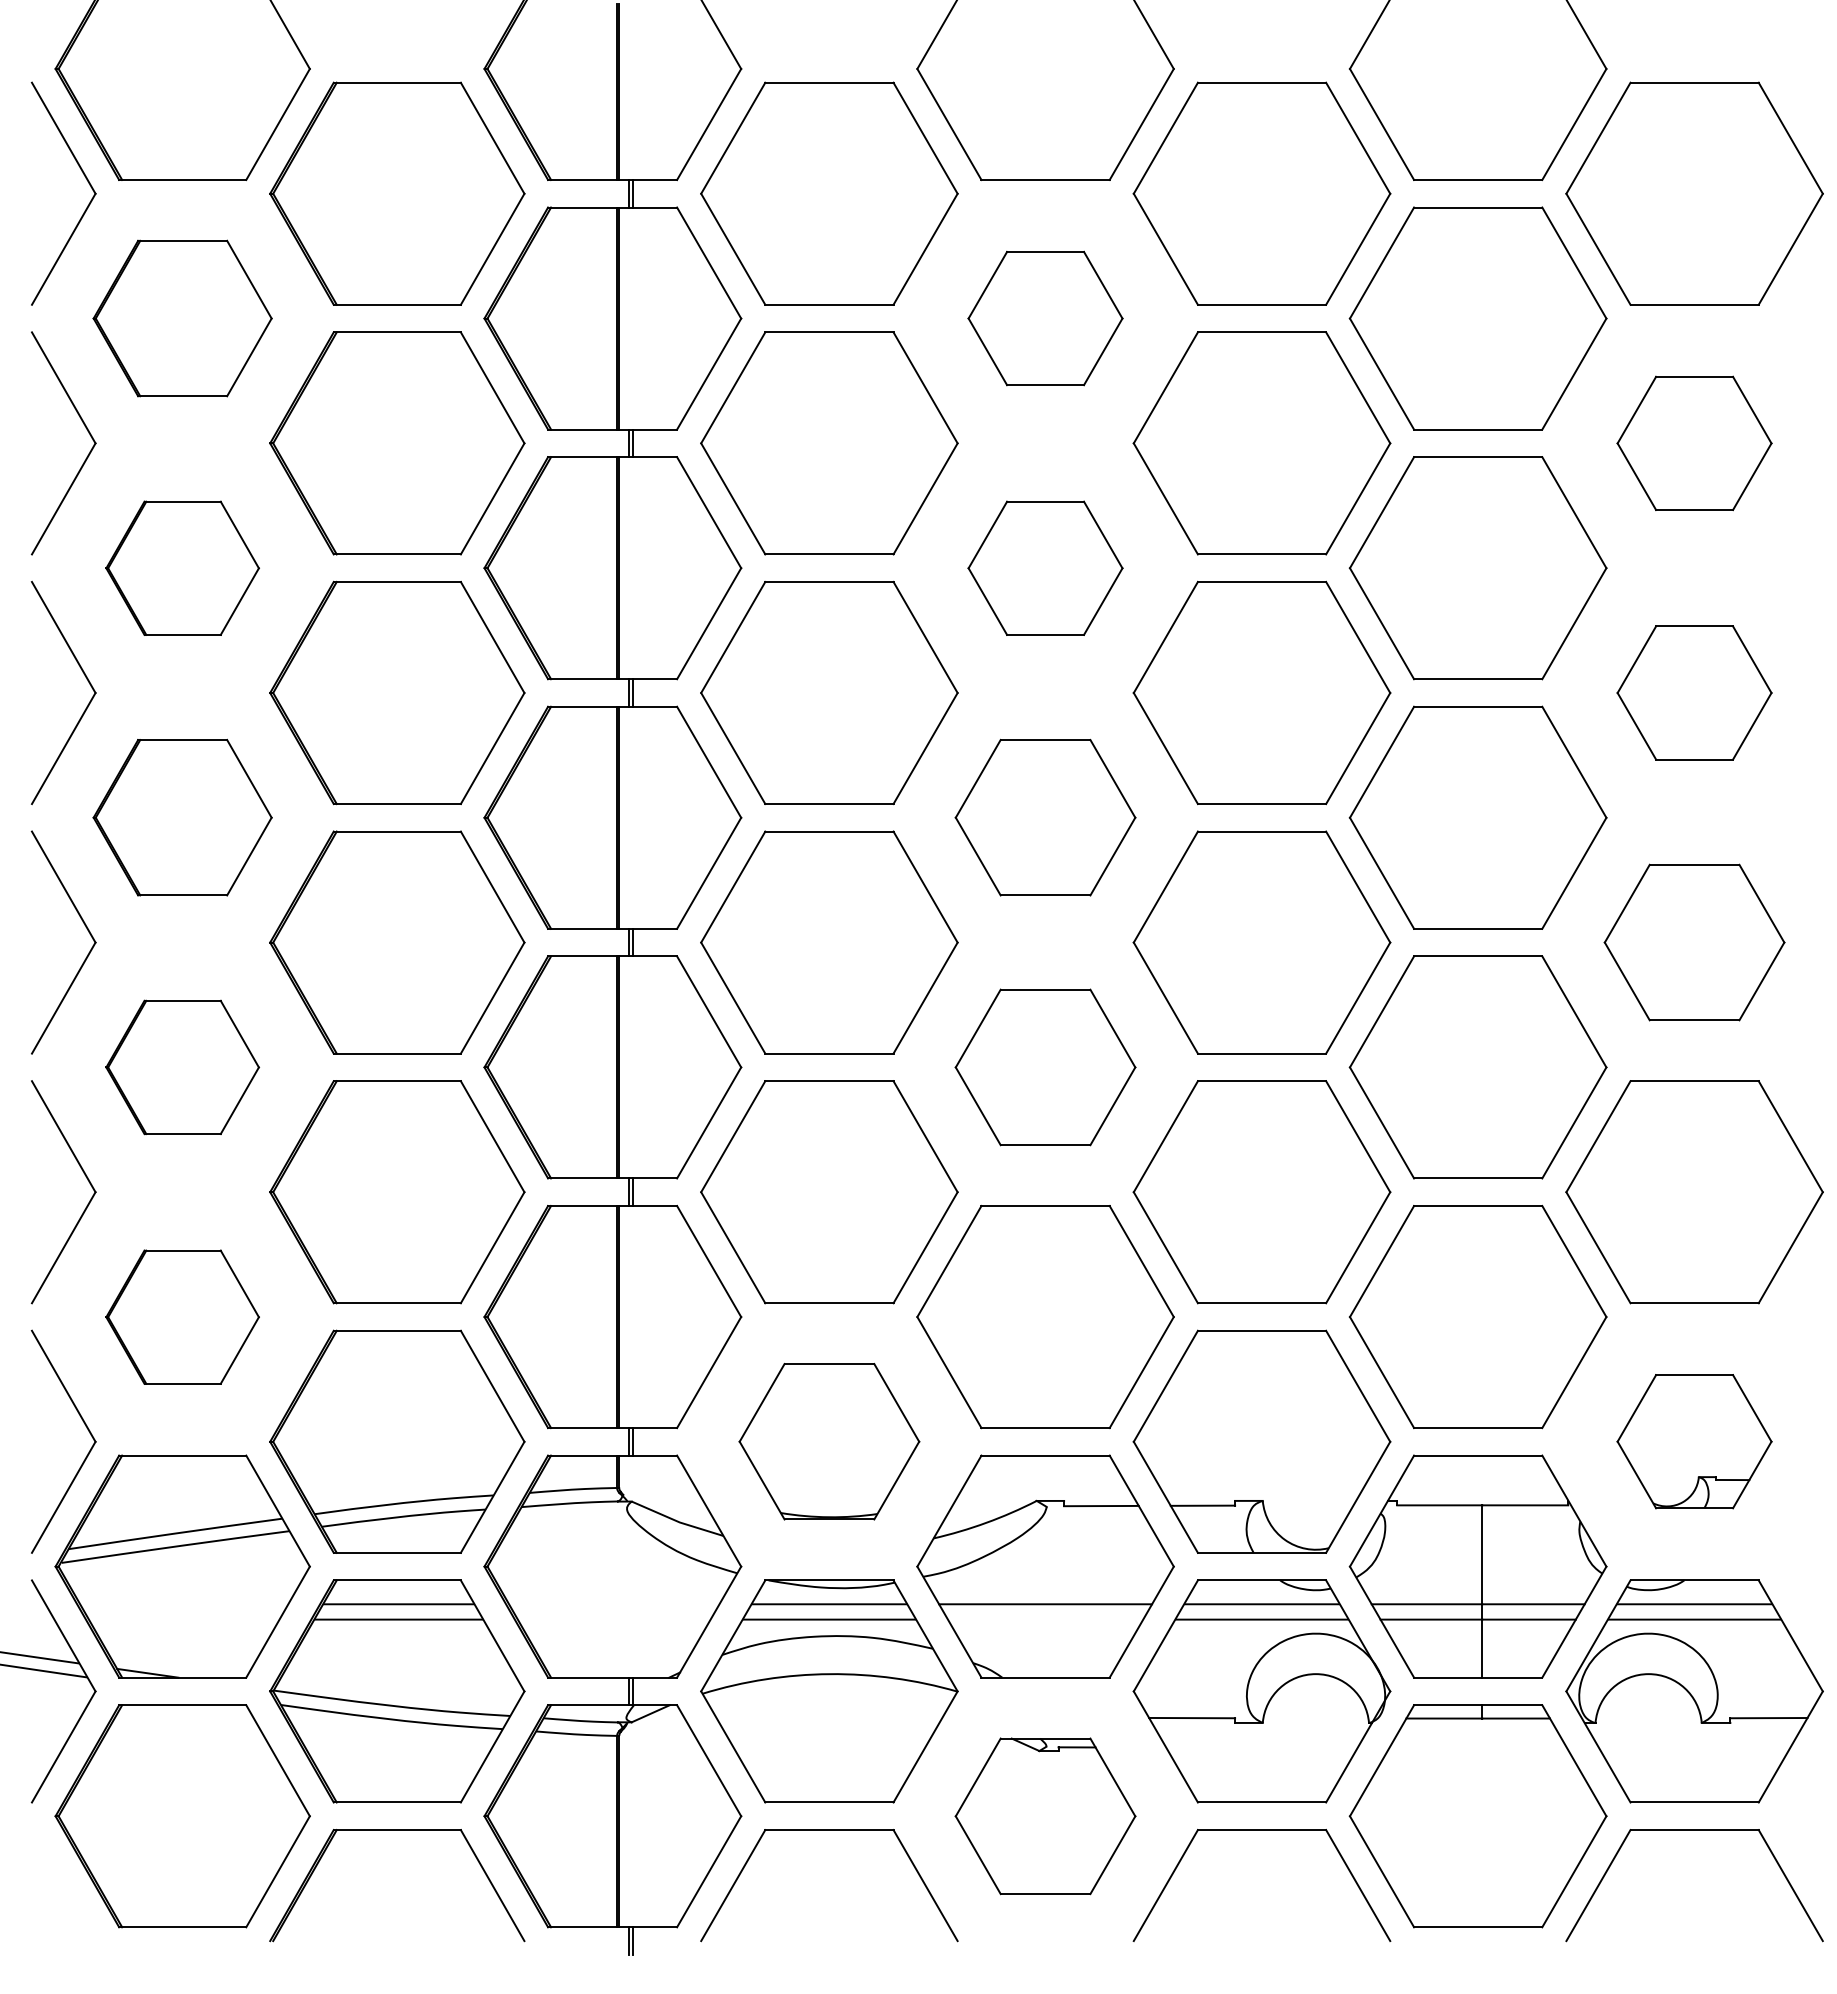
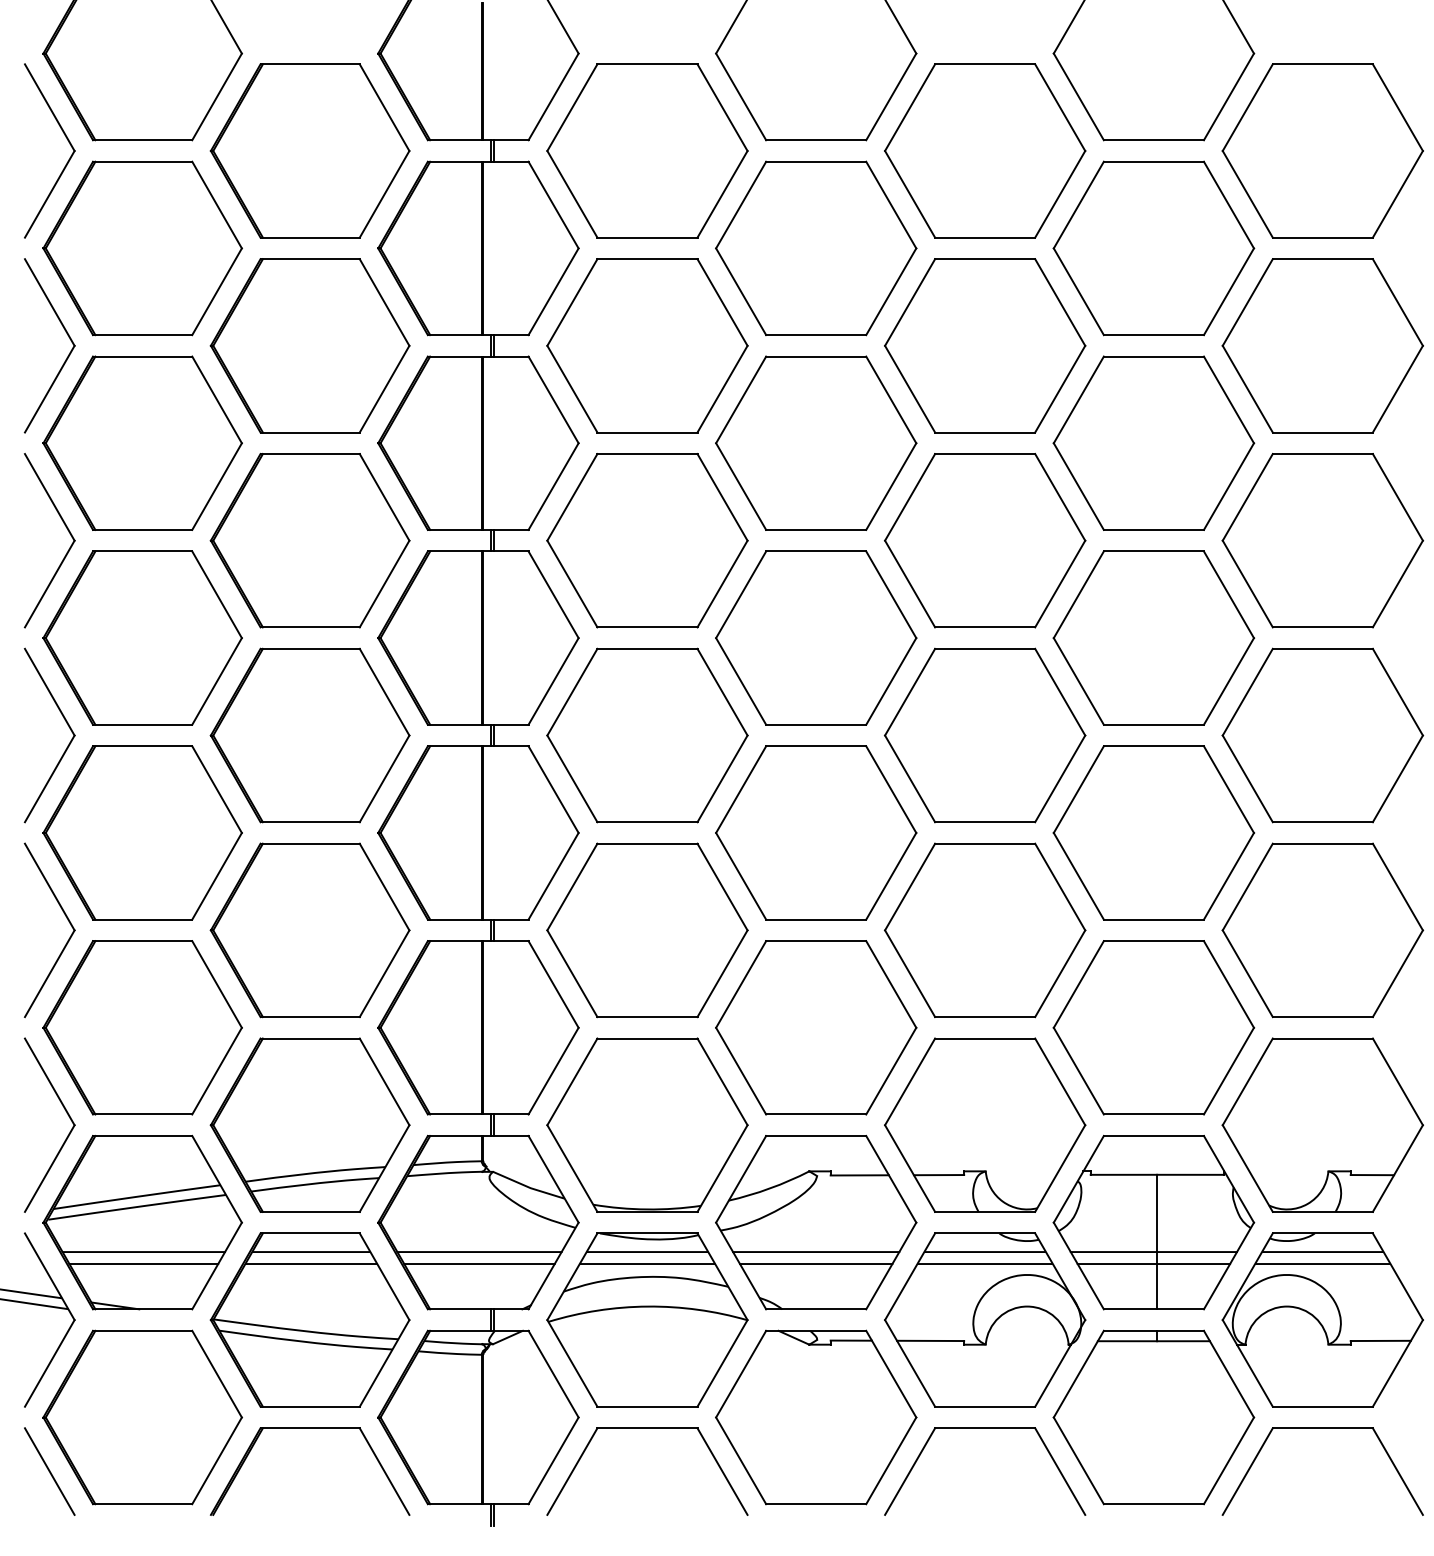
part: (182, 318) -> (142, 248), size x1.43
part: (1045, 318) -> (816, 248), size x1.67
part: (1694, 443) -> (1322, 345), size x1.67
part: (182, 568) -> (142, 443), size x1.67
part: (1045, 568) -> (816, 443), size x1.67
part: (1694, 692) -> (1322, 540), size x1.67
part: (182, 817) -> (142, 637), size x1.43
part: (1045, 817) -> (816, 637), size x1.43
part: (1694, 942) -> (1322, 735), size x1.43
part: (182, 1067) -> (142, 833), size x1.67
part: (1045, 1067) -> (816, 833), size x1.43
part: (182, 1317) -> (142, 1028), size x1.67
part: (829, 1441) -> (647, 1124), size x1.43
part: (1694, 1441) -> (1322, 1124), size x1.67
line: (184, 1604) -> (144, 1252), added
line: (614, 1604) -> (479, 1252), added
line: (183, 1619) -> (143, 1263), added
line: (613, 1619) -> (478, 1263), added
line: (1045, 1619) -> (816, 1263), added
part: (1045, 1816) -> (816, 1417), size x1.43
line: (63, 1885) -> (49, 1471), added

